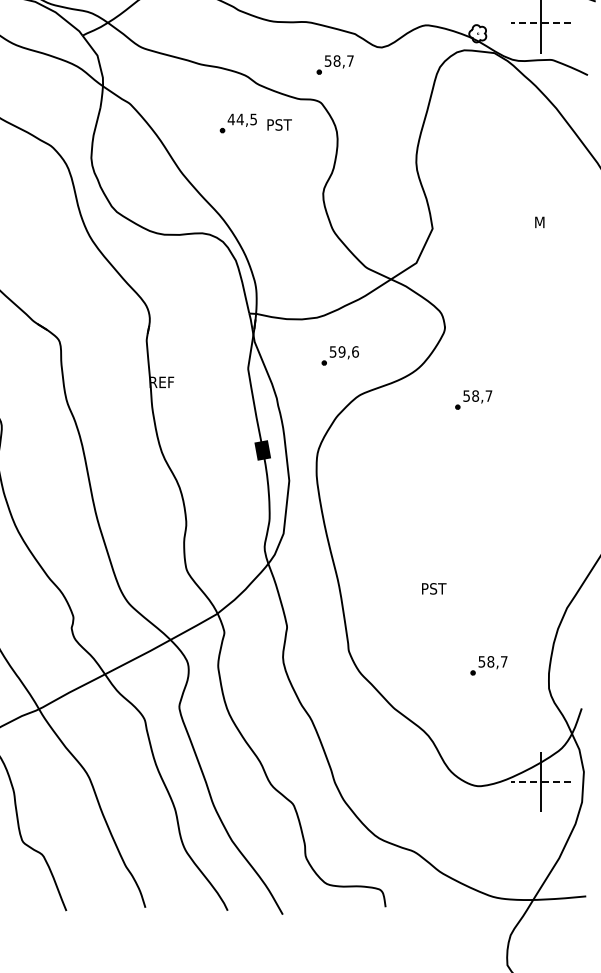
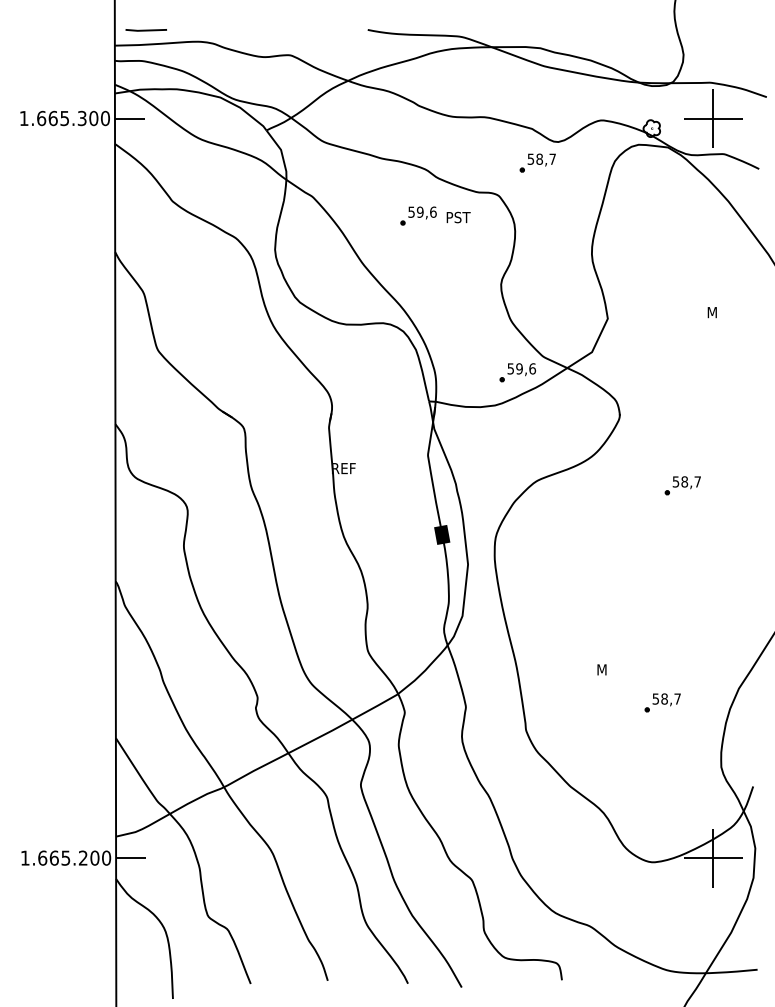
line: (541, 23) -> (713, 118), dashed -> solid
part: (334, 64) -> (537, 162), moved
text: (242, 118) -> (422, 211), 44,5 -> 59,6
part: (339, 355) -> (517, 372), moved
part: (473, 399) -> (682, 485), moved
text: (434, 588) -> (609, 669), PST -> M
part: (488, 665) -> (662, 702), moved
line: (541, 782) -> (713, 858), dashed -> solid

